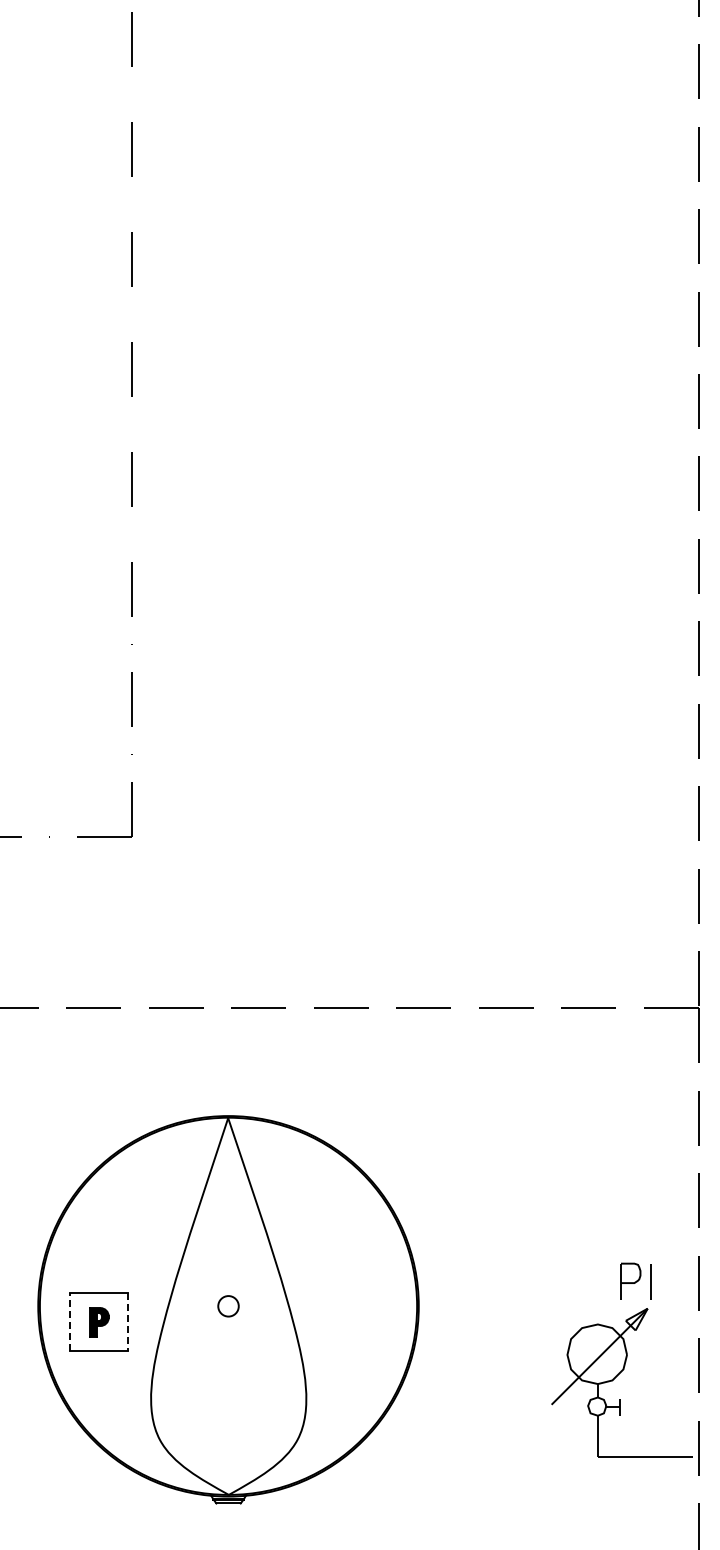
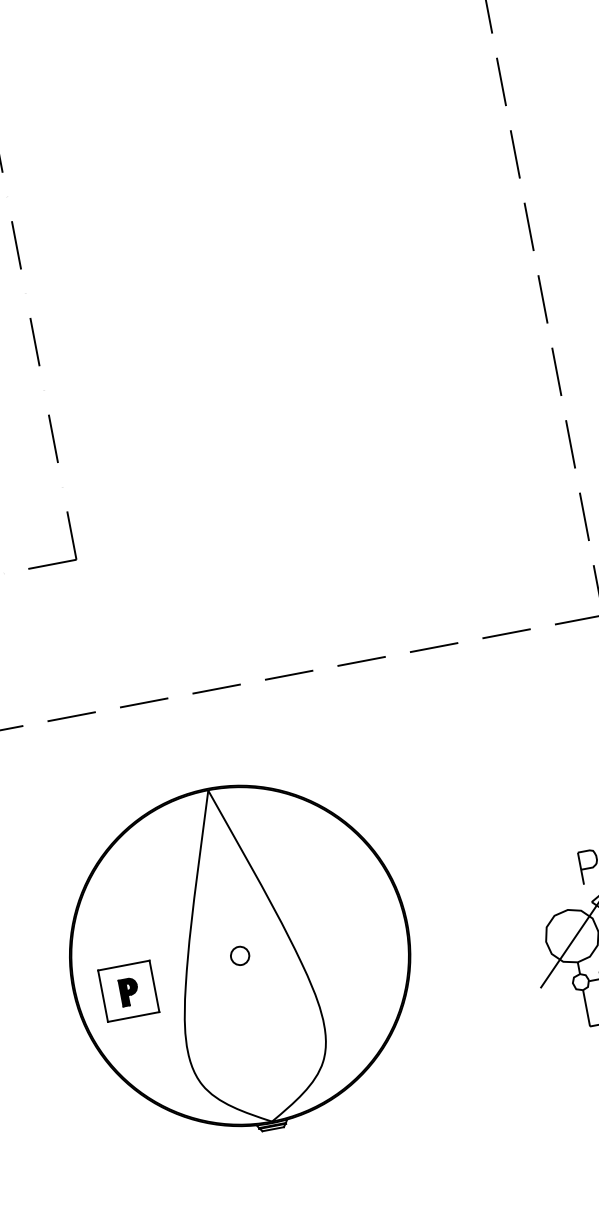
line: (69, 1321) -> (102, 995), dashed -> solid
line: (128, 1322) -> (154, 986), dashed -> solid

